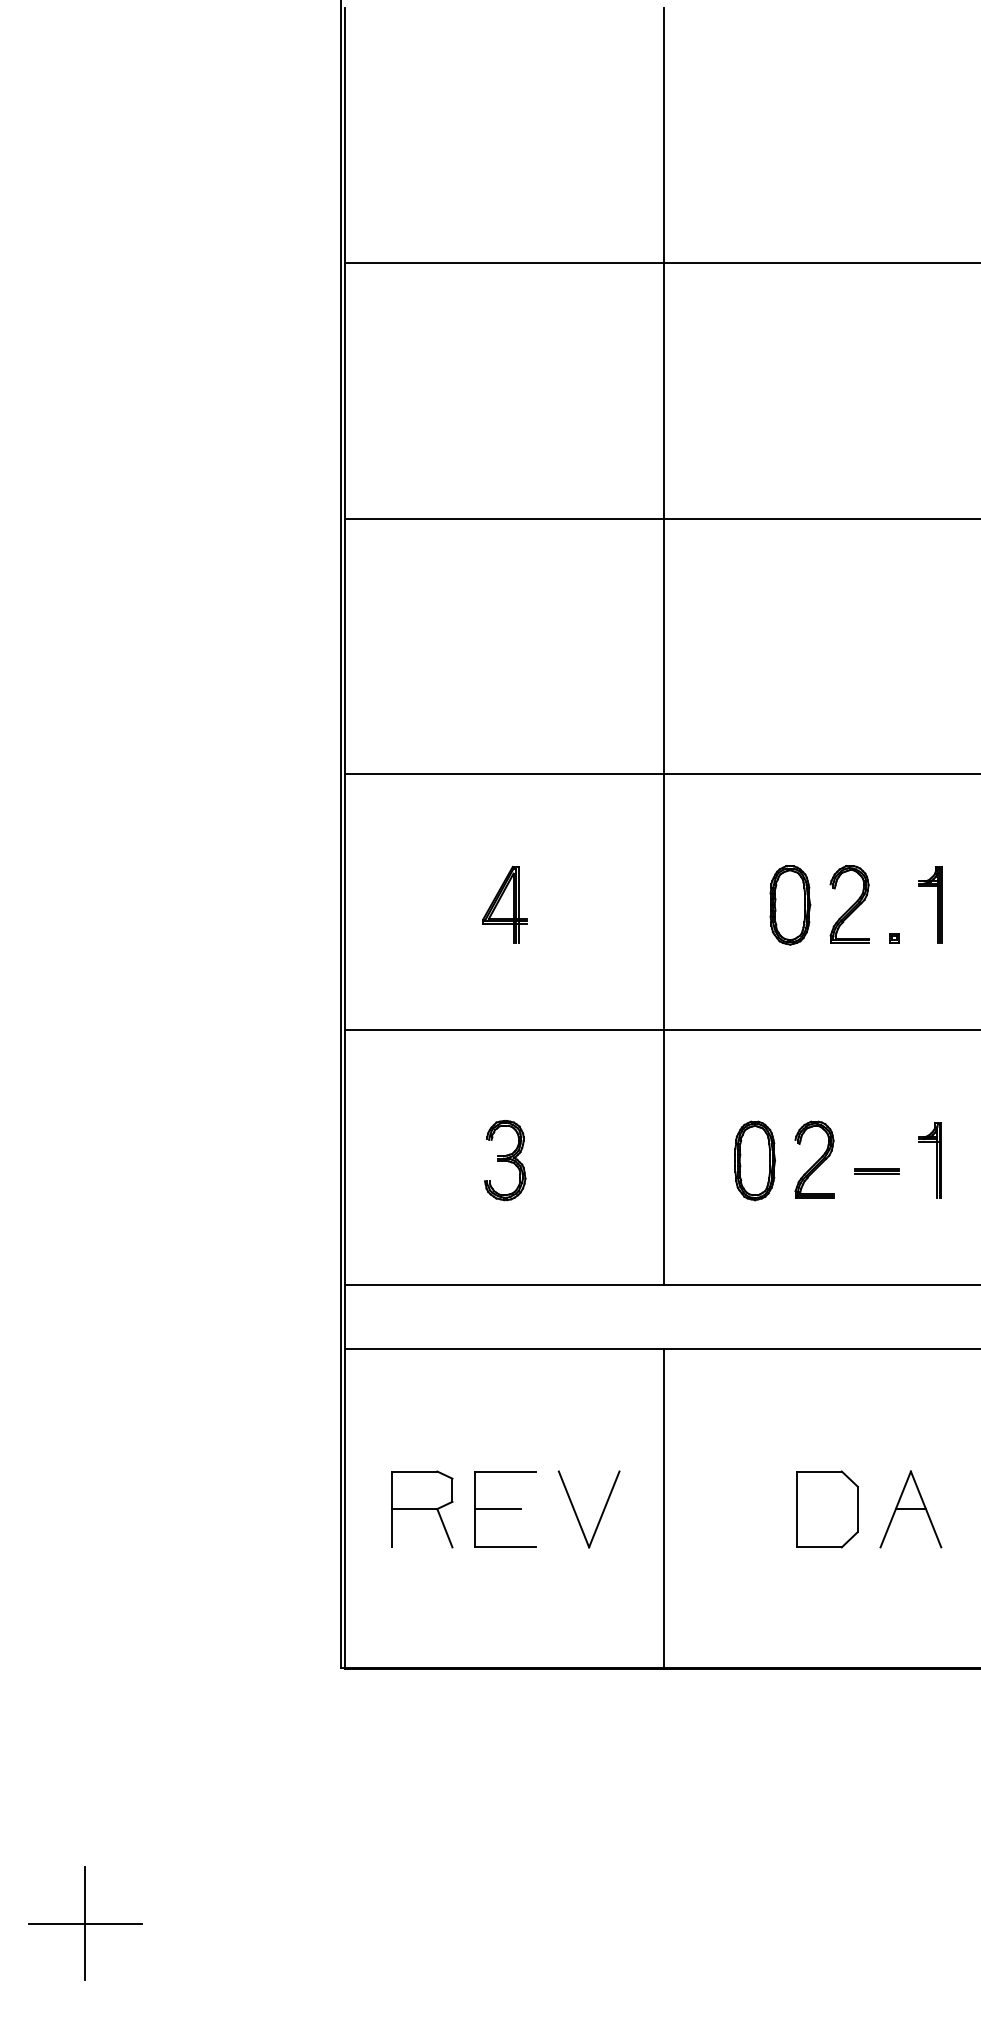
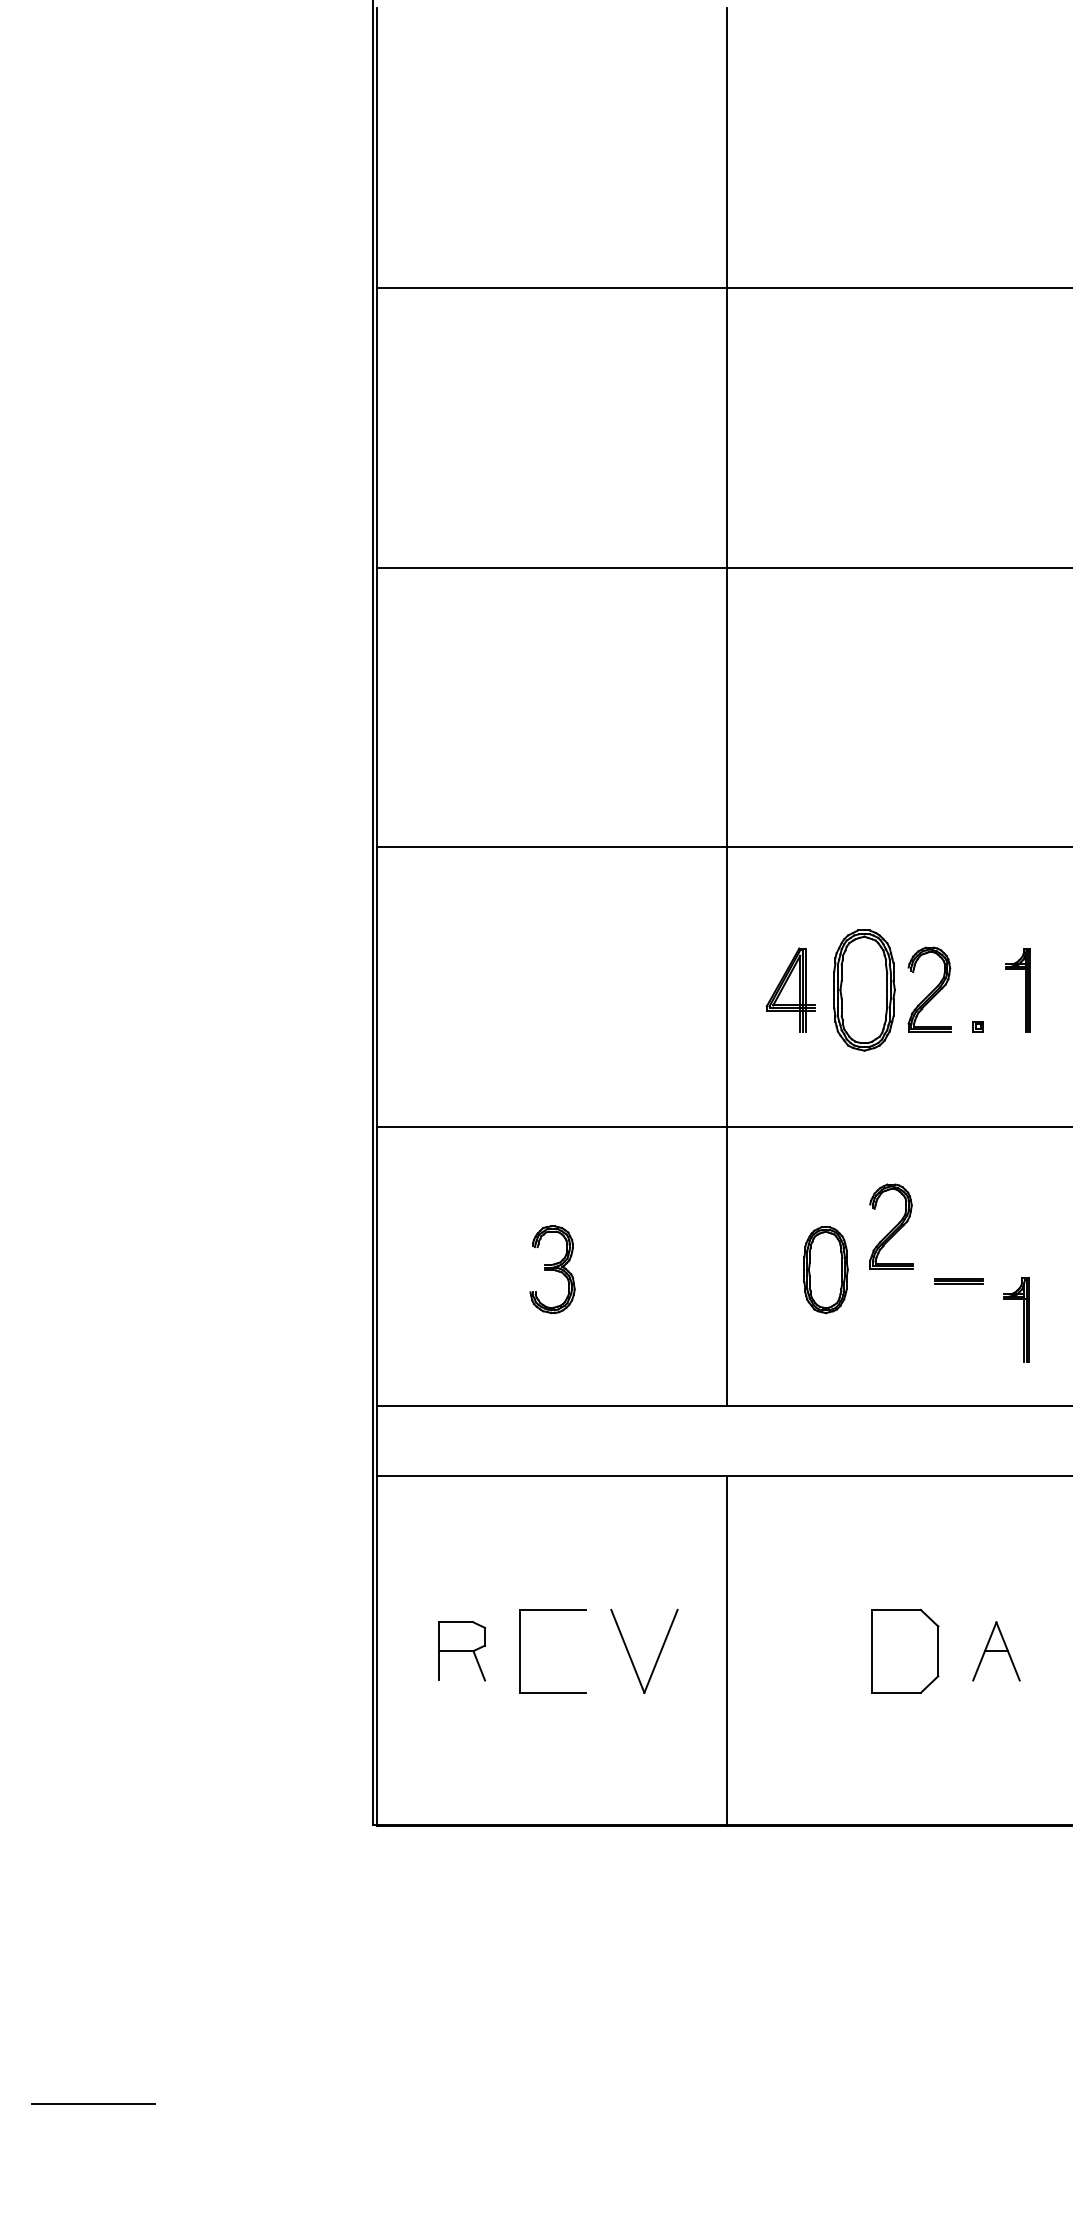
part: (504, 904) -> (790, 989), moved
part: (790, 905) -> (864, 990), size x1.4
part: (814, 1159) -> (890, 1225), moved
part: (936, 1160) -> (1023, 1319), moved
part: (422, 1509) -> (462, 1651), size x0.7
line: (497, 1509) -> (544, 1651), removed
part: (910, 1509) -> (995, 1651), size x0.7
line: (85, 1923) -> (93, 2104), removed

